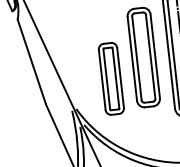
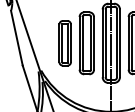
part: (110, 79) -> (64, 43), moved

